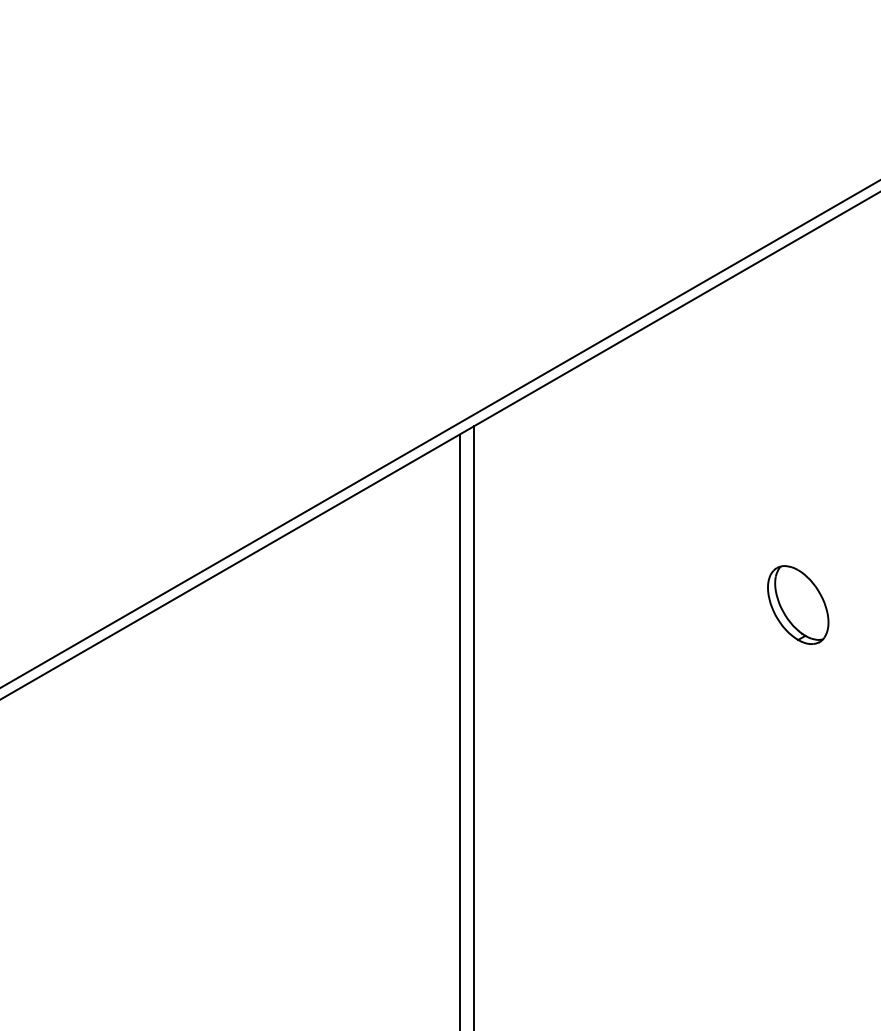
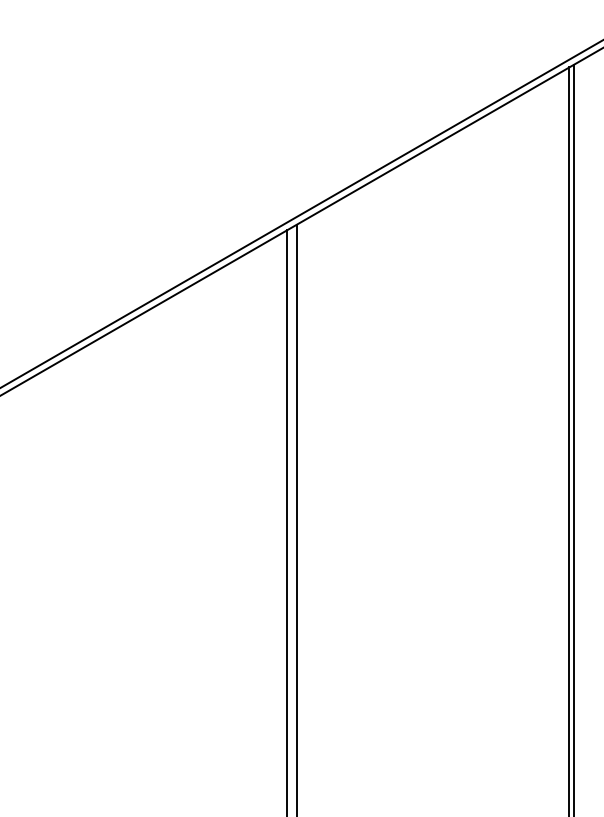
part: (797, 605) -> (512, 344), removed

